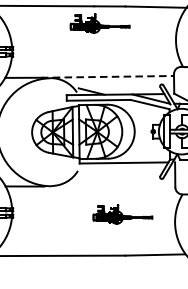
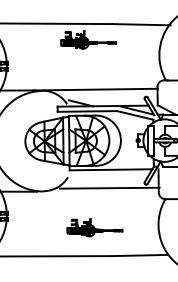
line: (107, 76) -> (95, 89), dashed -> solid
line: (122, 181) -> (109, 187), added
part: (122, 214) -> (94, 227), moved

